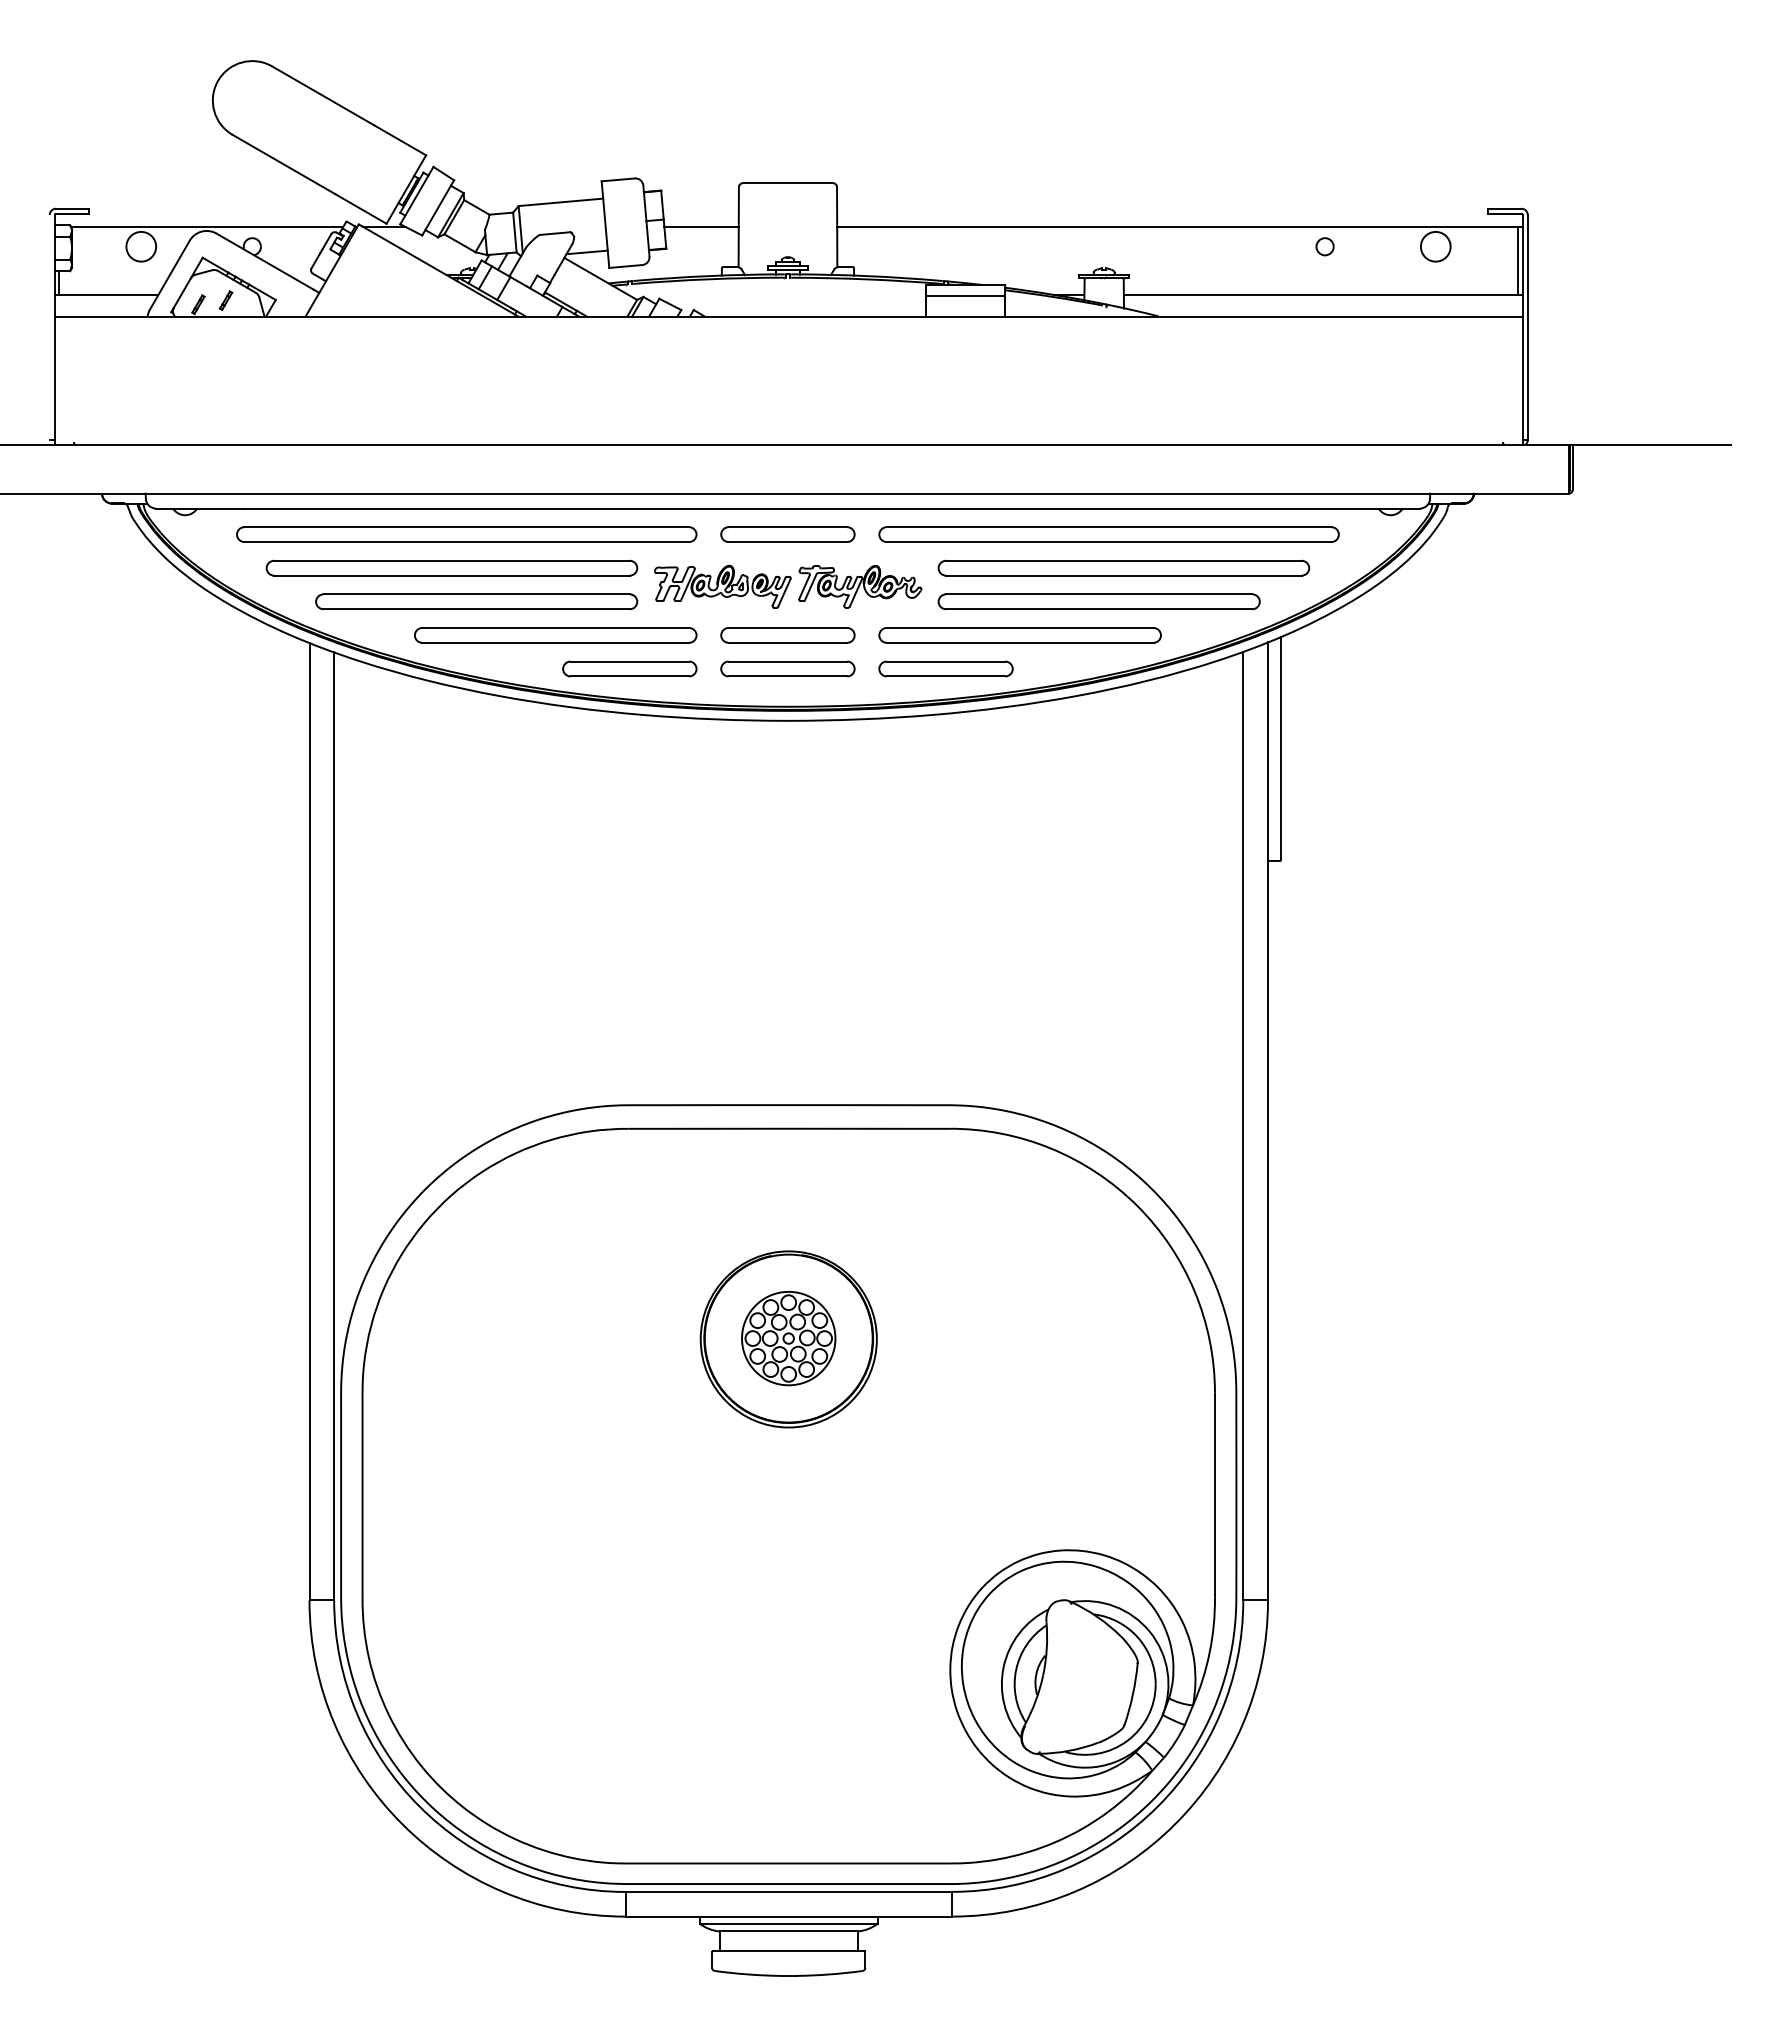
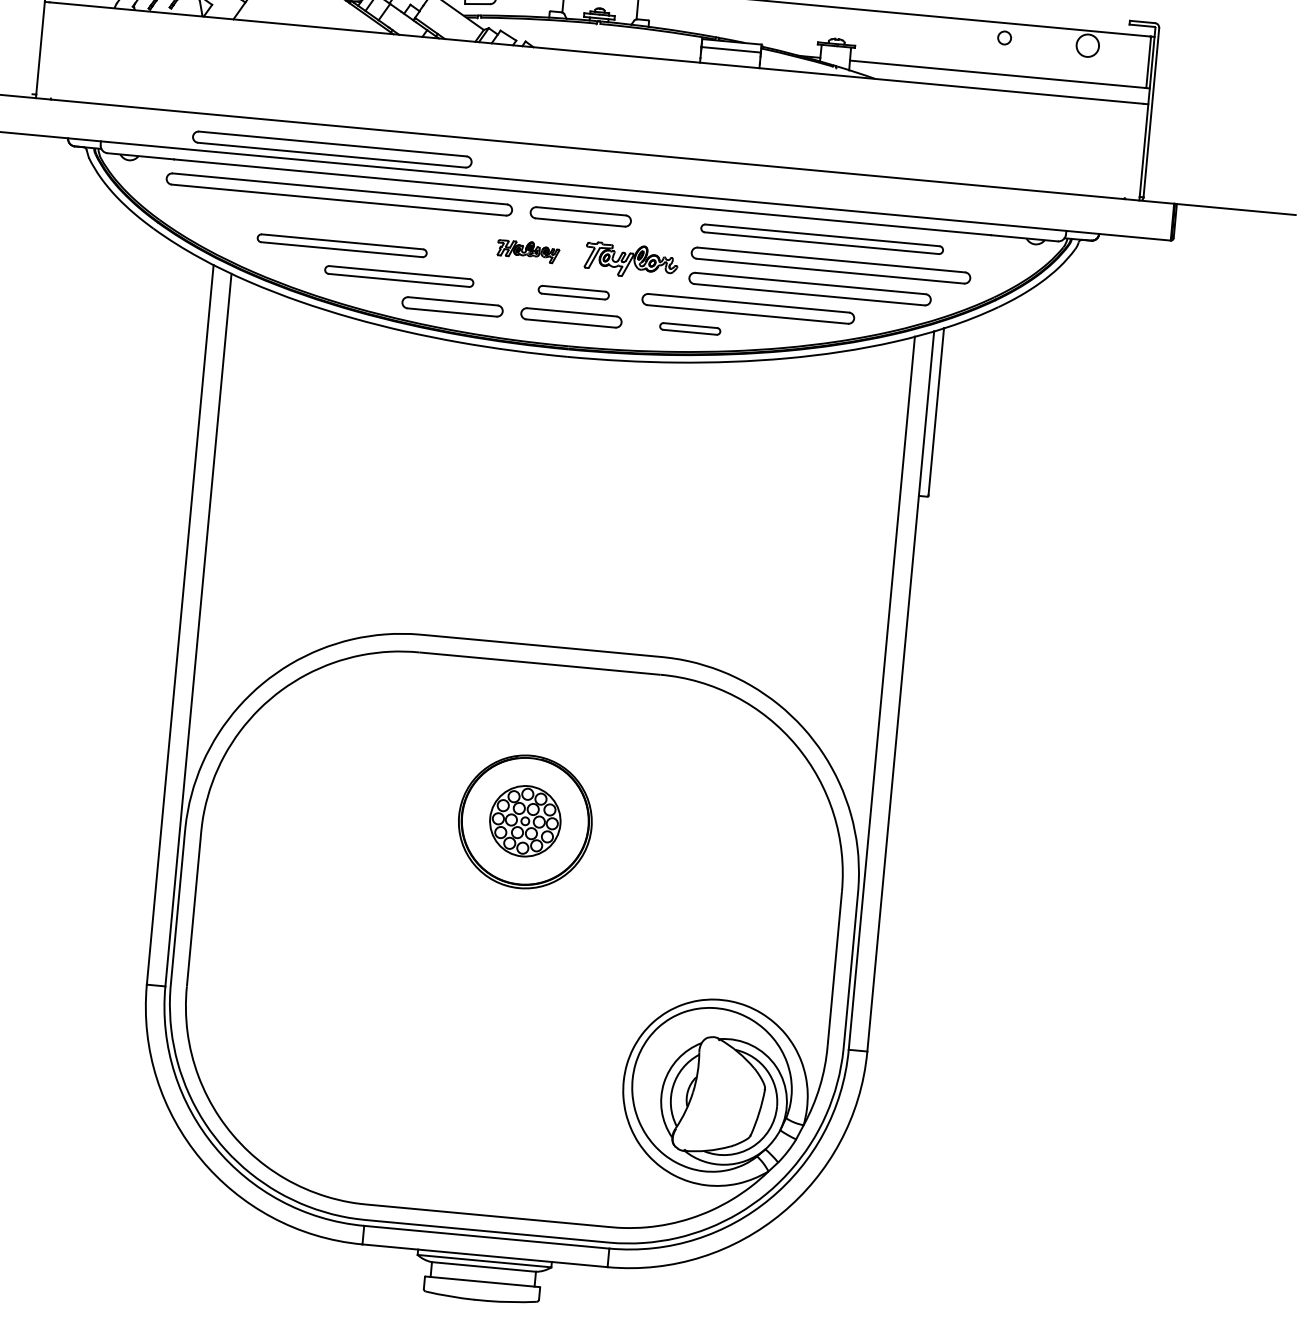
part: (1108, 534) -> (821, 239), size x0.7
part: (451, 567) -> (332, 149), moved
part: (722, 586) -> (527, 251), size x0.6
part: (476, 601) -> (342, 245), size x0.7
part: (555, 635) -> (399, 276), size x0.7
part: (787, 635) -> (573, 292), size x0.7
part: (945, 668) -> (689, 328), size x0.6

